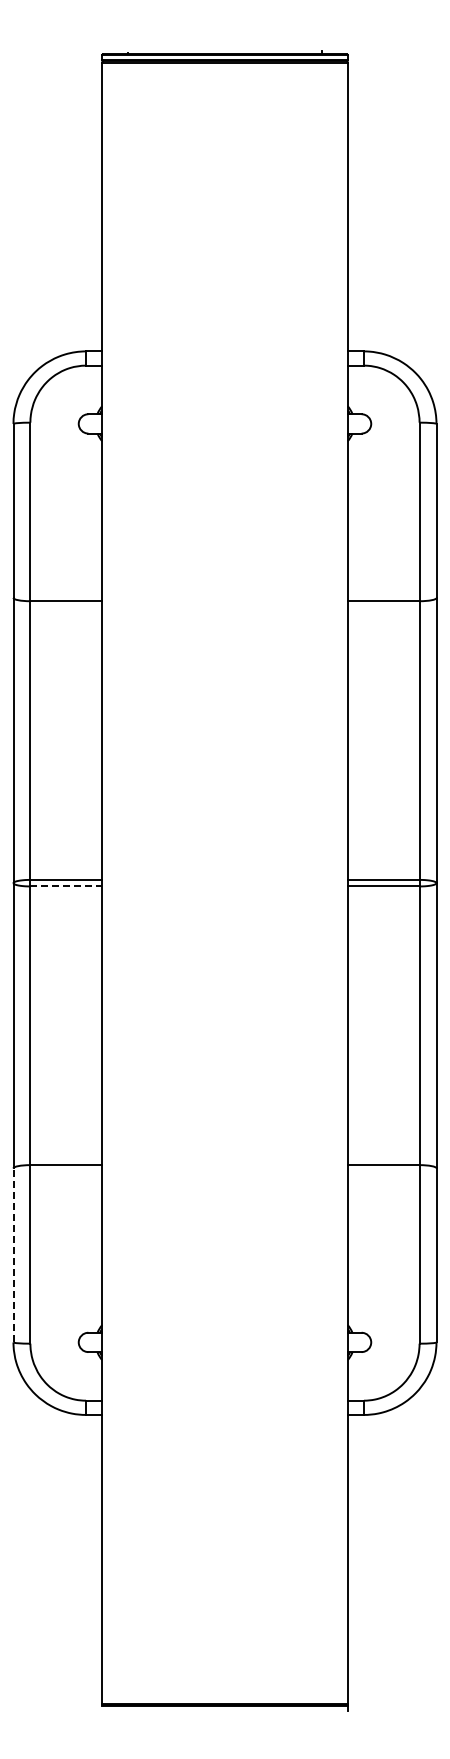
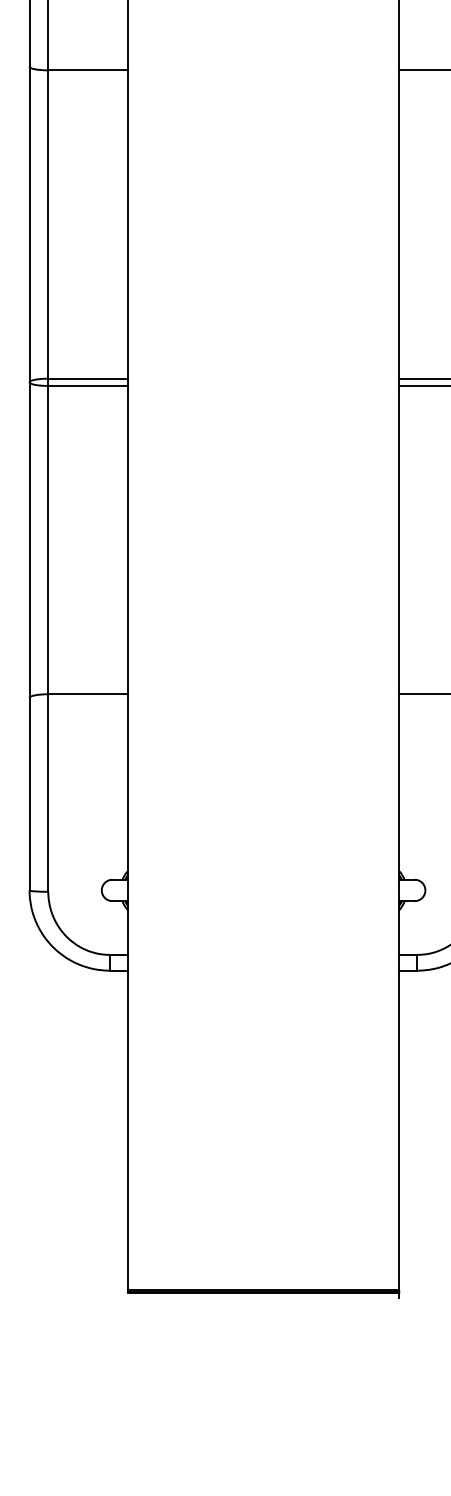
line: (66, 886) -> (88, 385), dashed -> solid
line: (13, 1254) -> (29, 793), dashed -> solid

